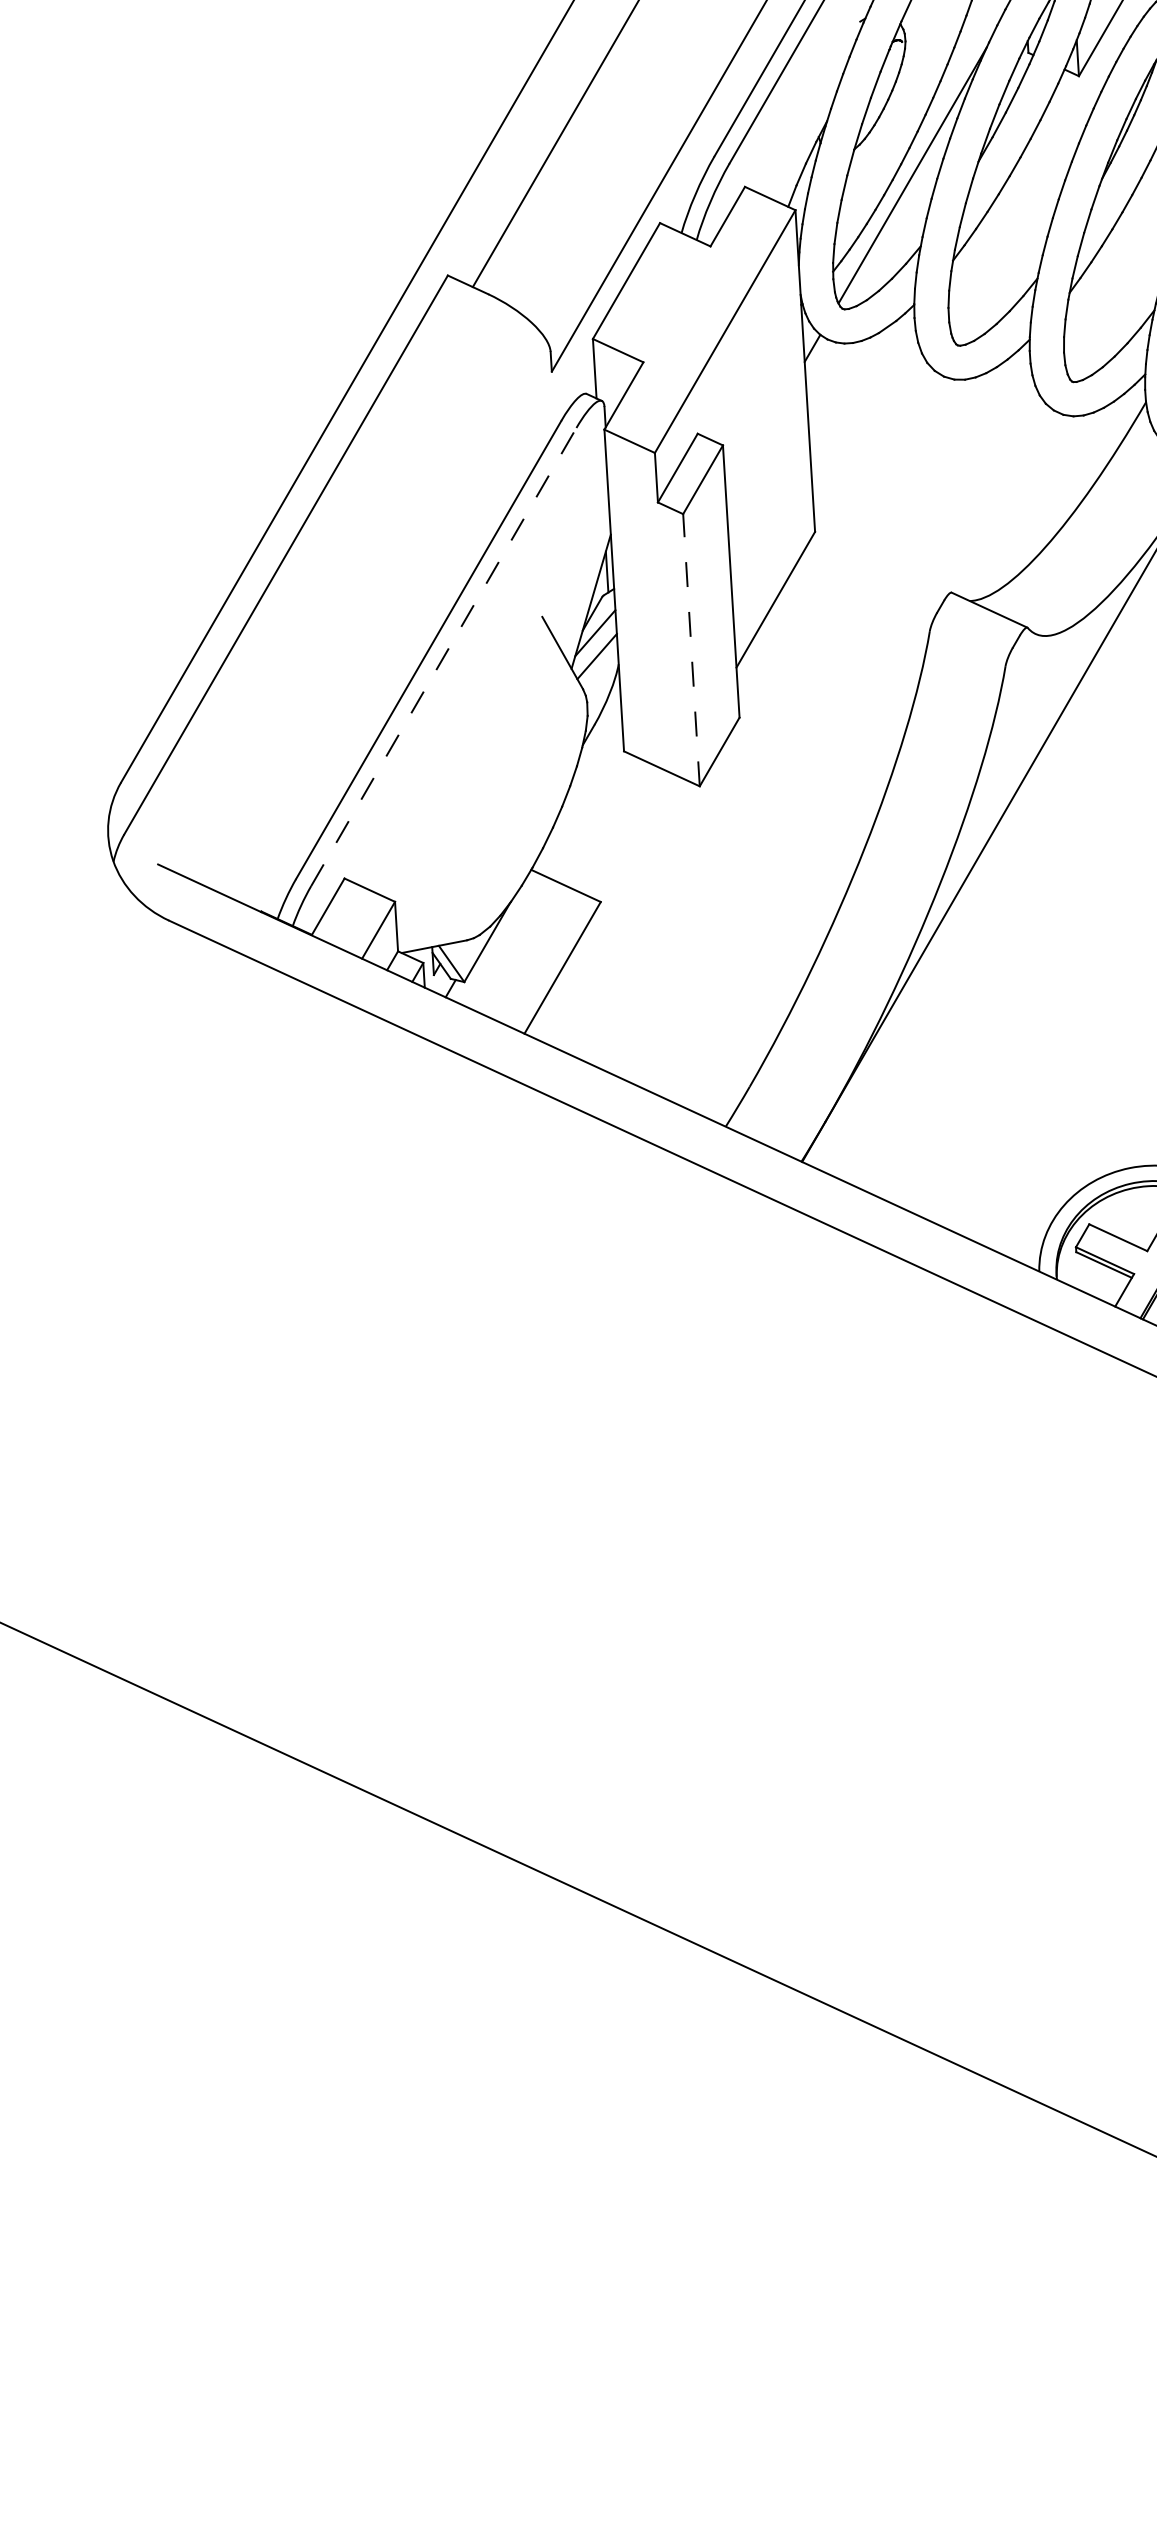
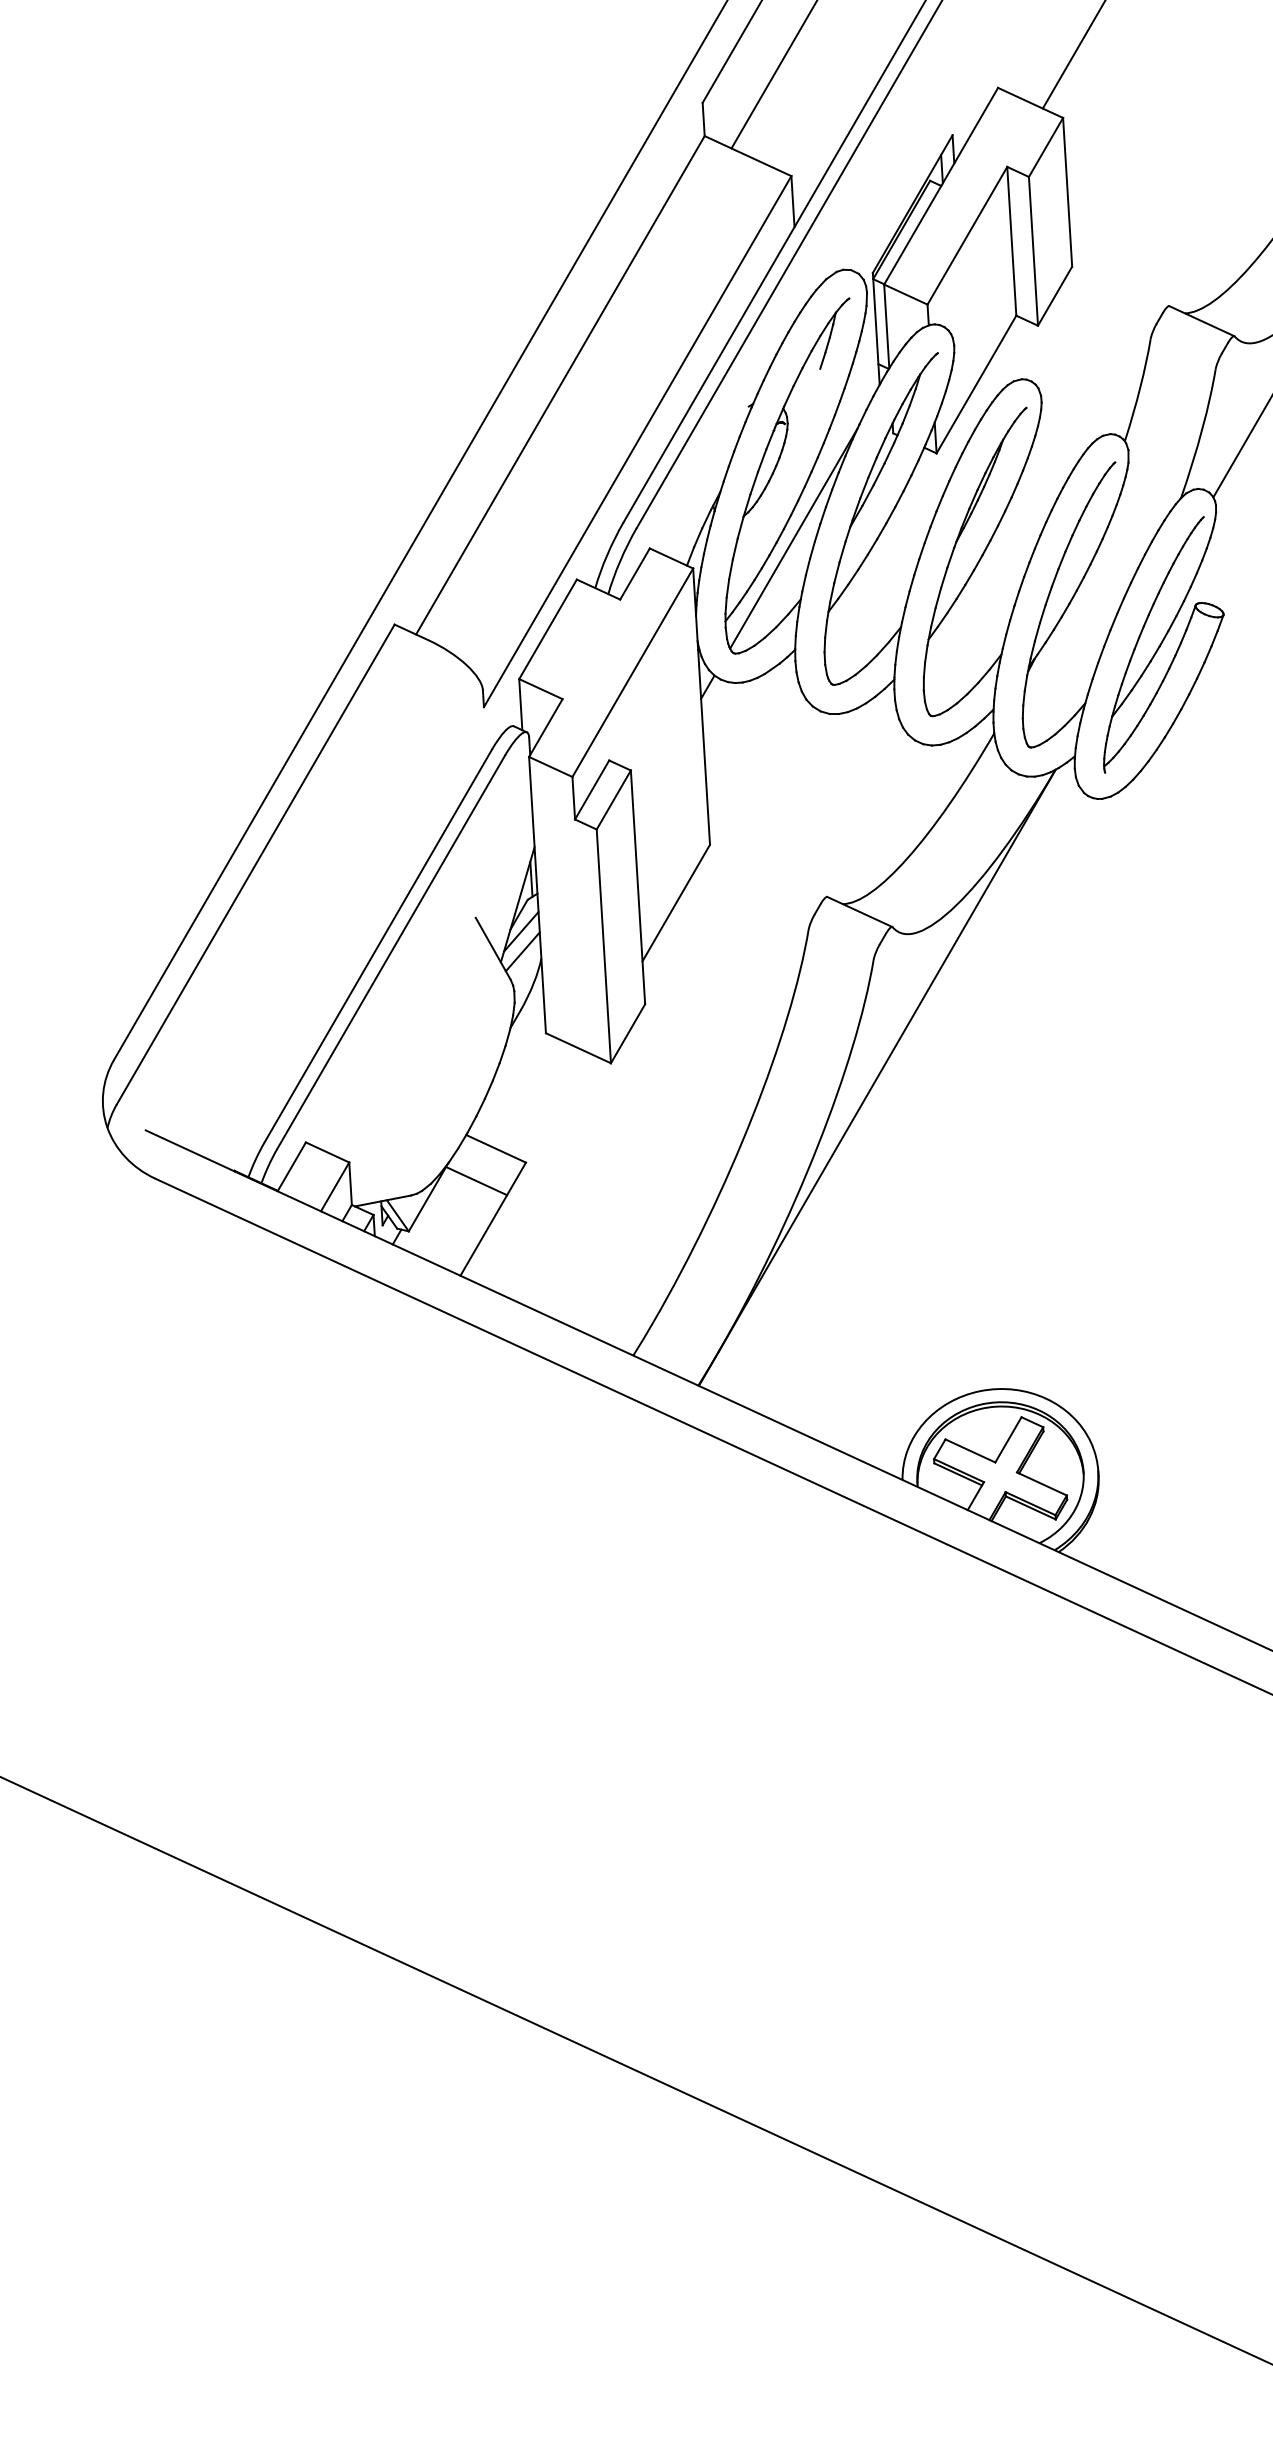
line: (691, 649) -> (603, 945), dashed -> solid
line: (444, 656) -> (391, 951), dashed -> solid
line: (543, 923) -> (476, 1181), added

